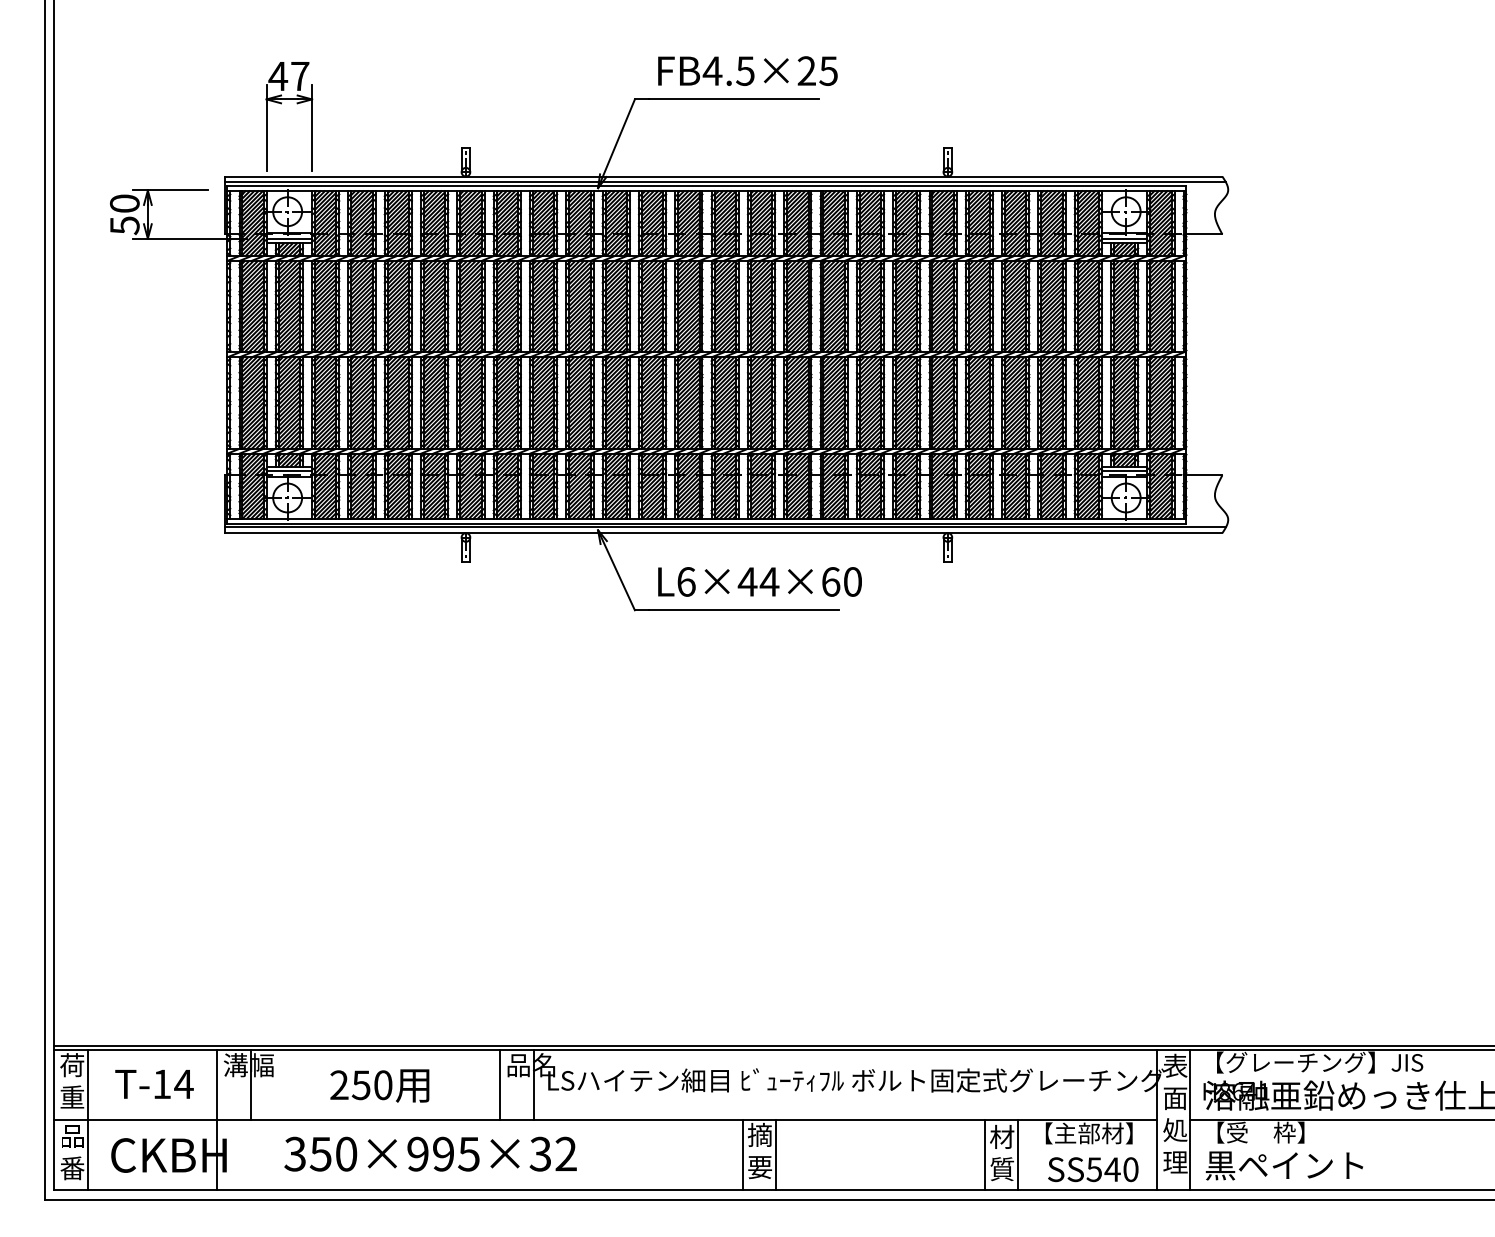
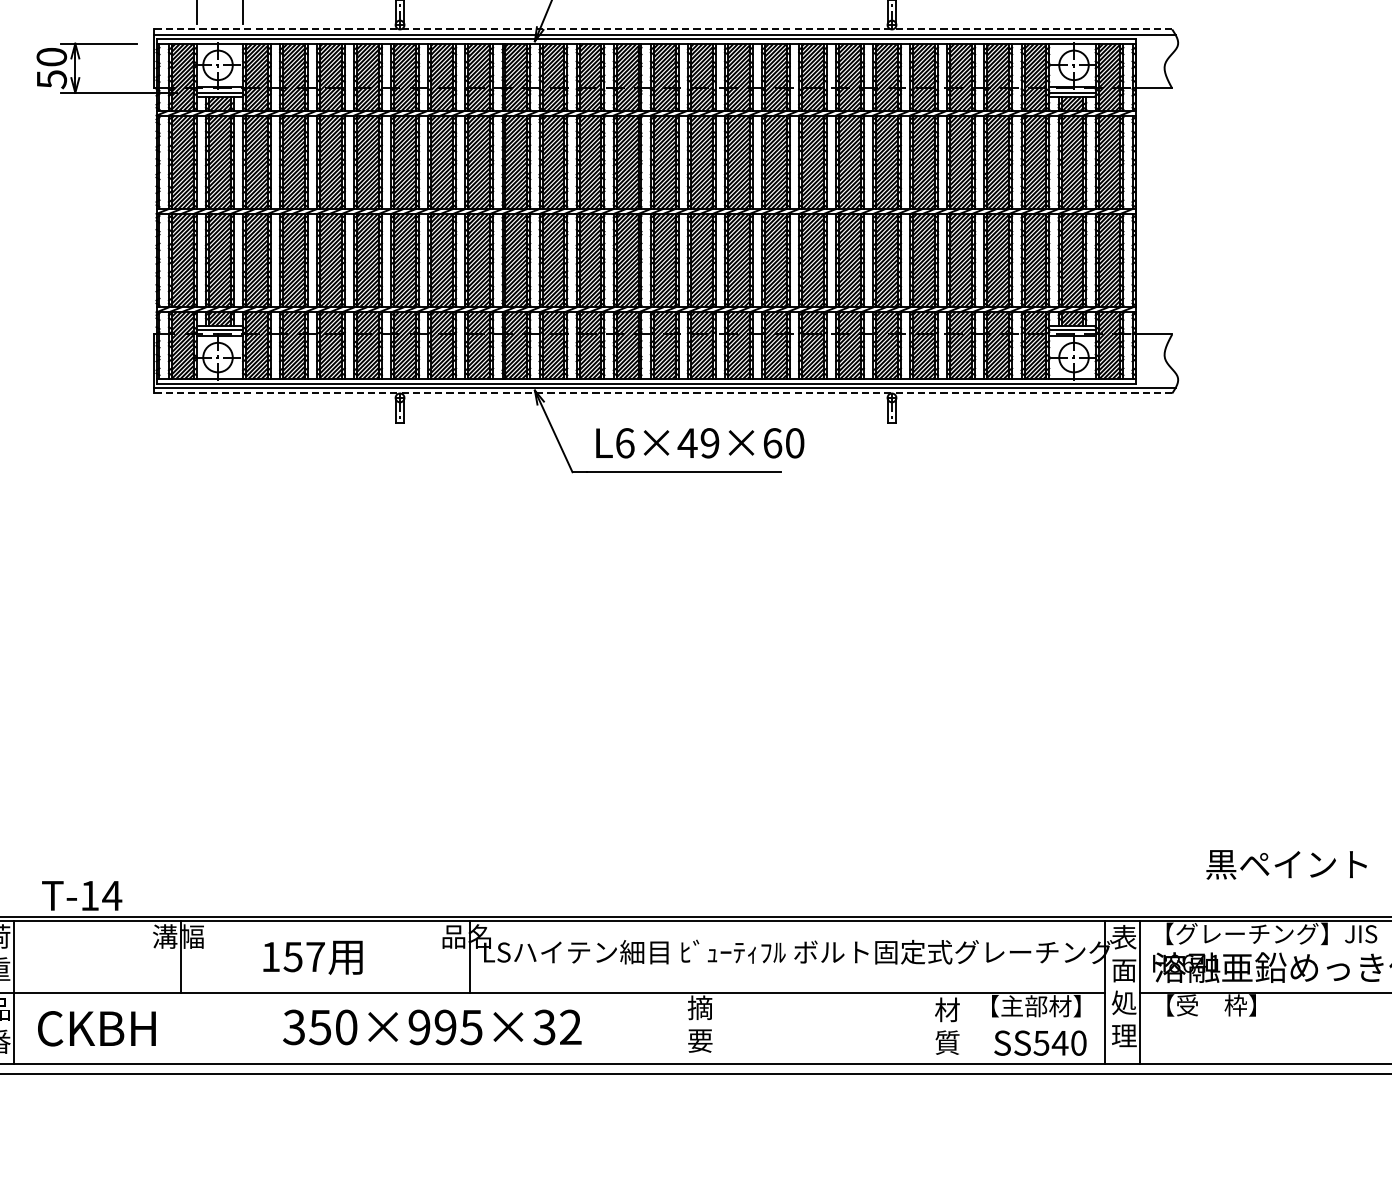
line: (723, 176) -> (662, 29), solid -> dashed
line: (723, 533) -> (662, 393), solid -> dashed
text: (769, 581) -> (709, 442), L6×44×60 -> L6×49×60
text: (154, 1084) -> (82, 896), moved
text: (361, 1085) -> (293, 957), 250 -> 157
line: (500, 1085) -> (435, 957), removed
line: (217, 1120) -> (146, 993), removed
text: (430, 1153) -> (432, 1026), moved
line: (742, 1155) -> (682, 1028), removed
line: (776, 1155) -> (717, 1028), removed
line: (984, 1155) -> (929, 1028), removed
line: (1018, 1155) -> (964, 1028), removed
text: (1284, 1165) -> (1286, 864), moved

